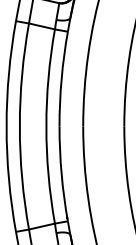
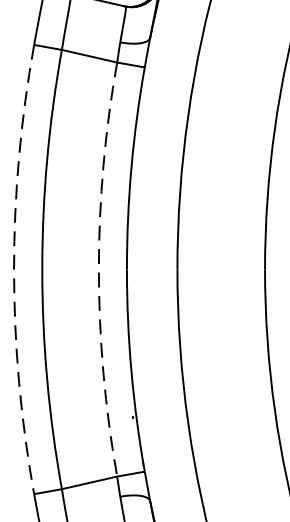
arc: (6, 126) -> (13, 269), solid -> dashed
arc: (46, 126) -> (99, 269), solid -> dashed

